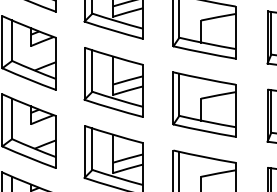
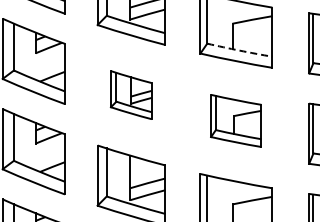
arc: (207, 43) -> (239, 50), solid -> dashed
part: (112, 81) -> (130, 94), size x0.6
part: (203, 104) -> (235, 120), size x0.7

